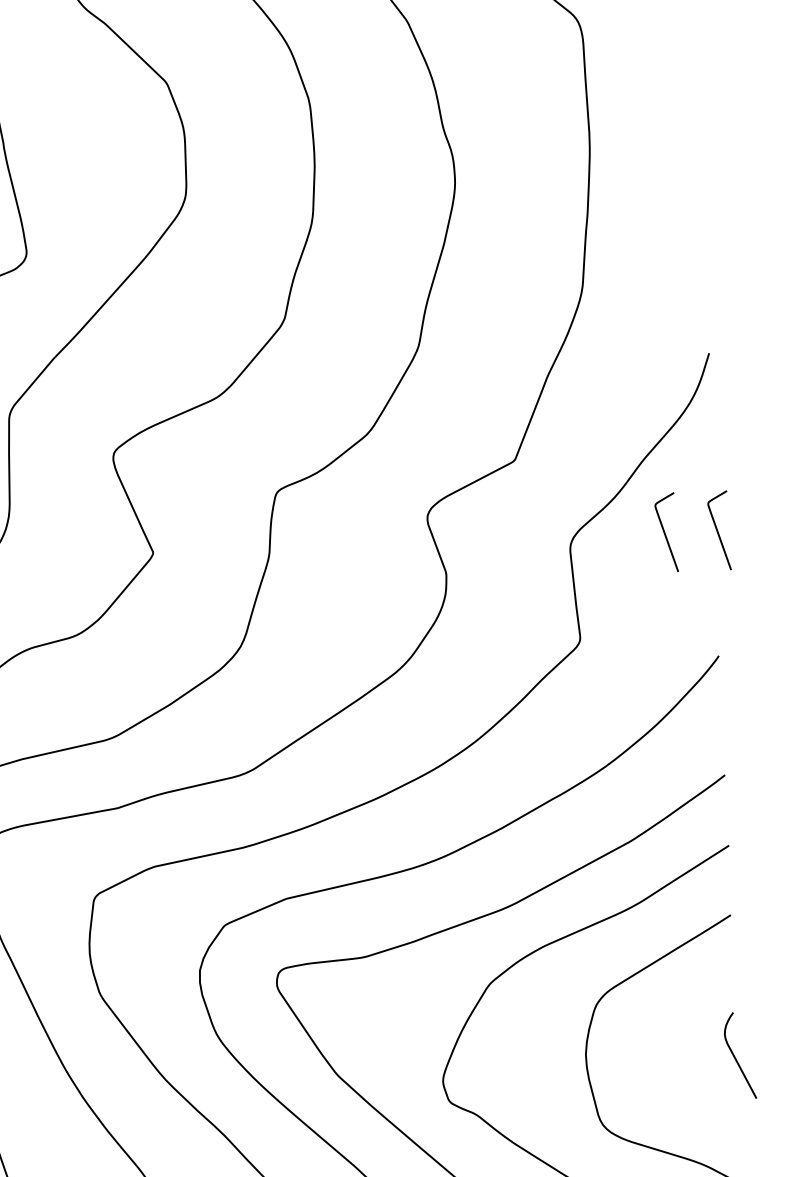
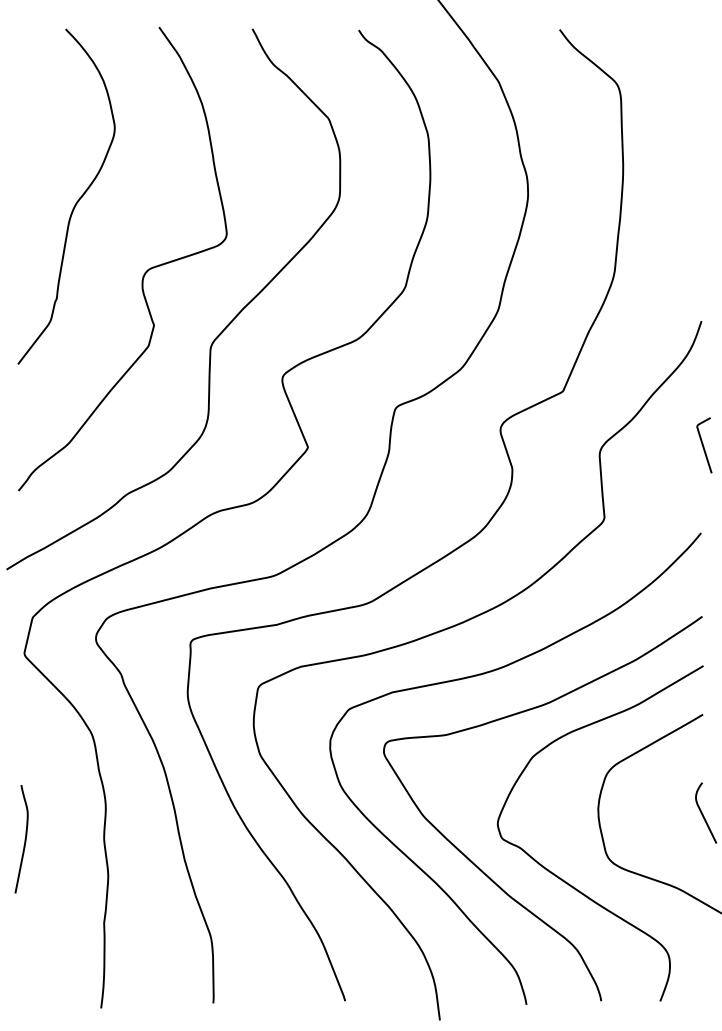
curve: (665, 532) -> (666, 445), removed

